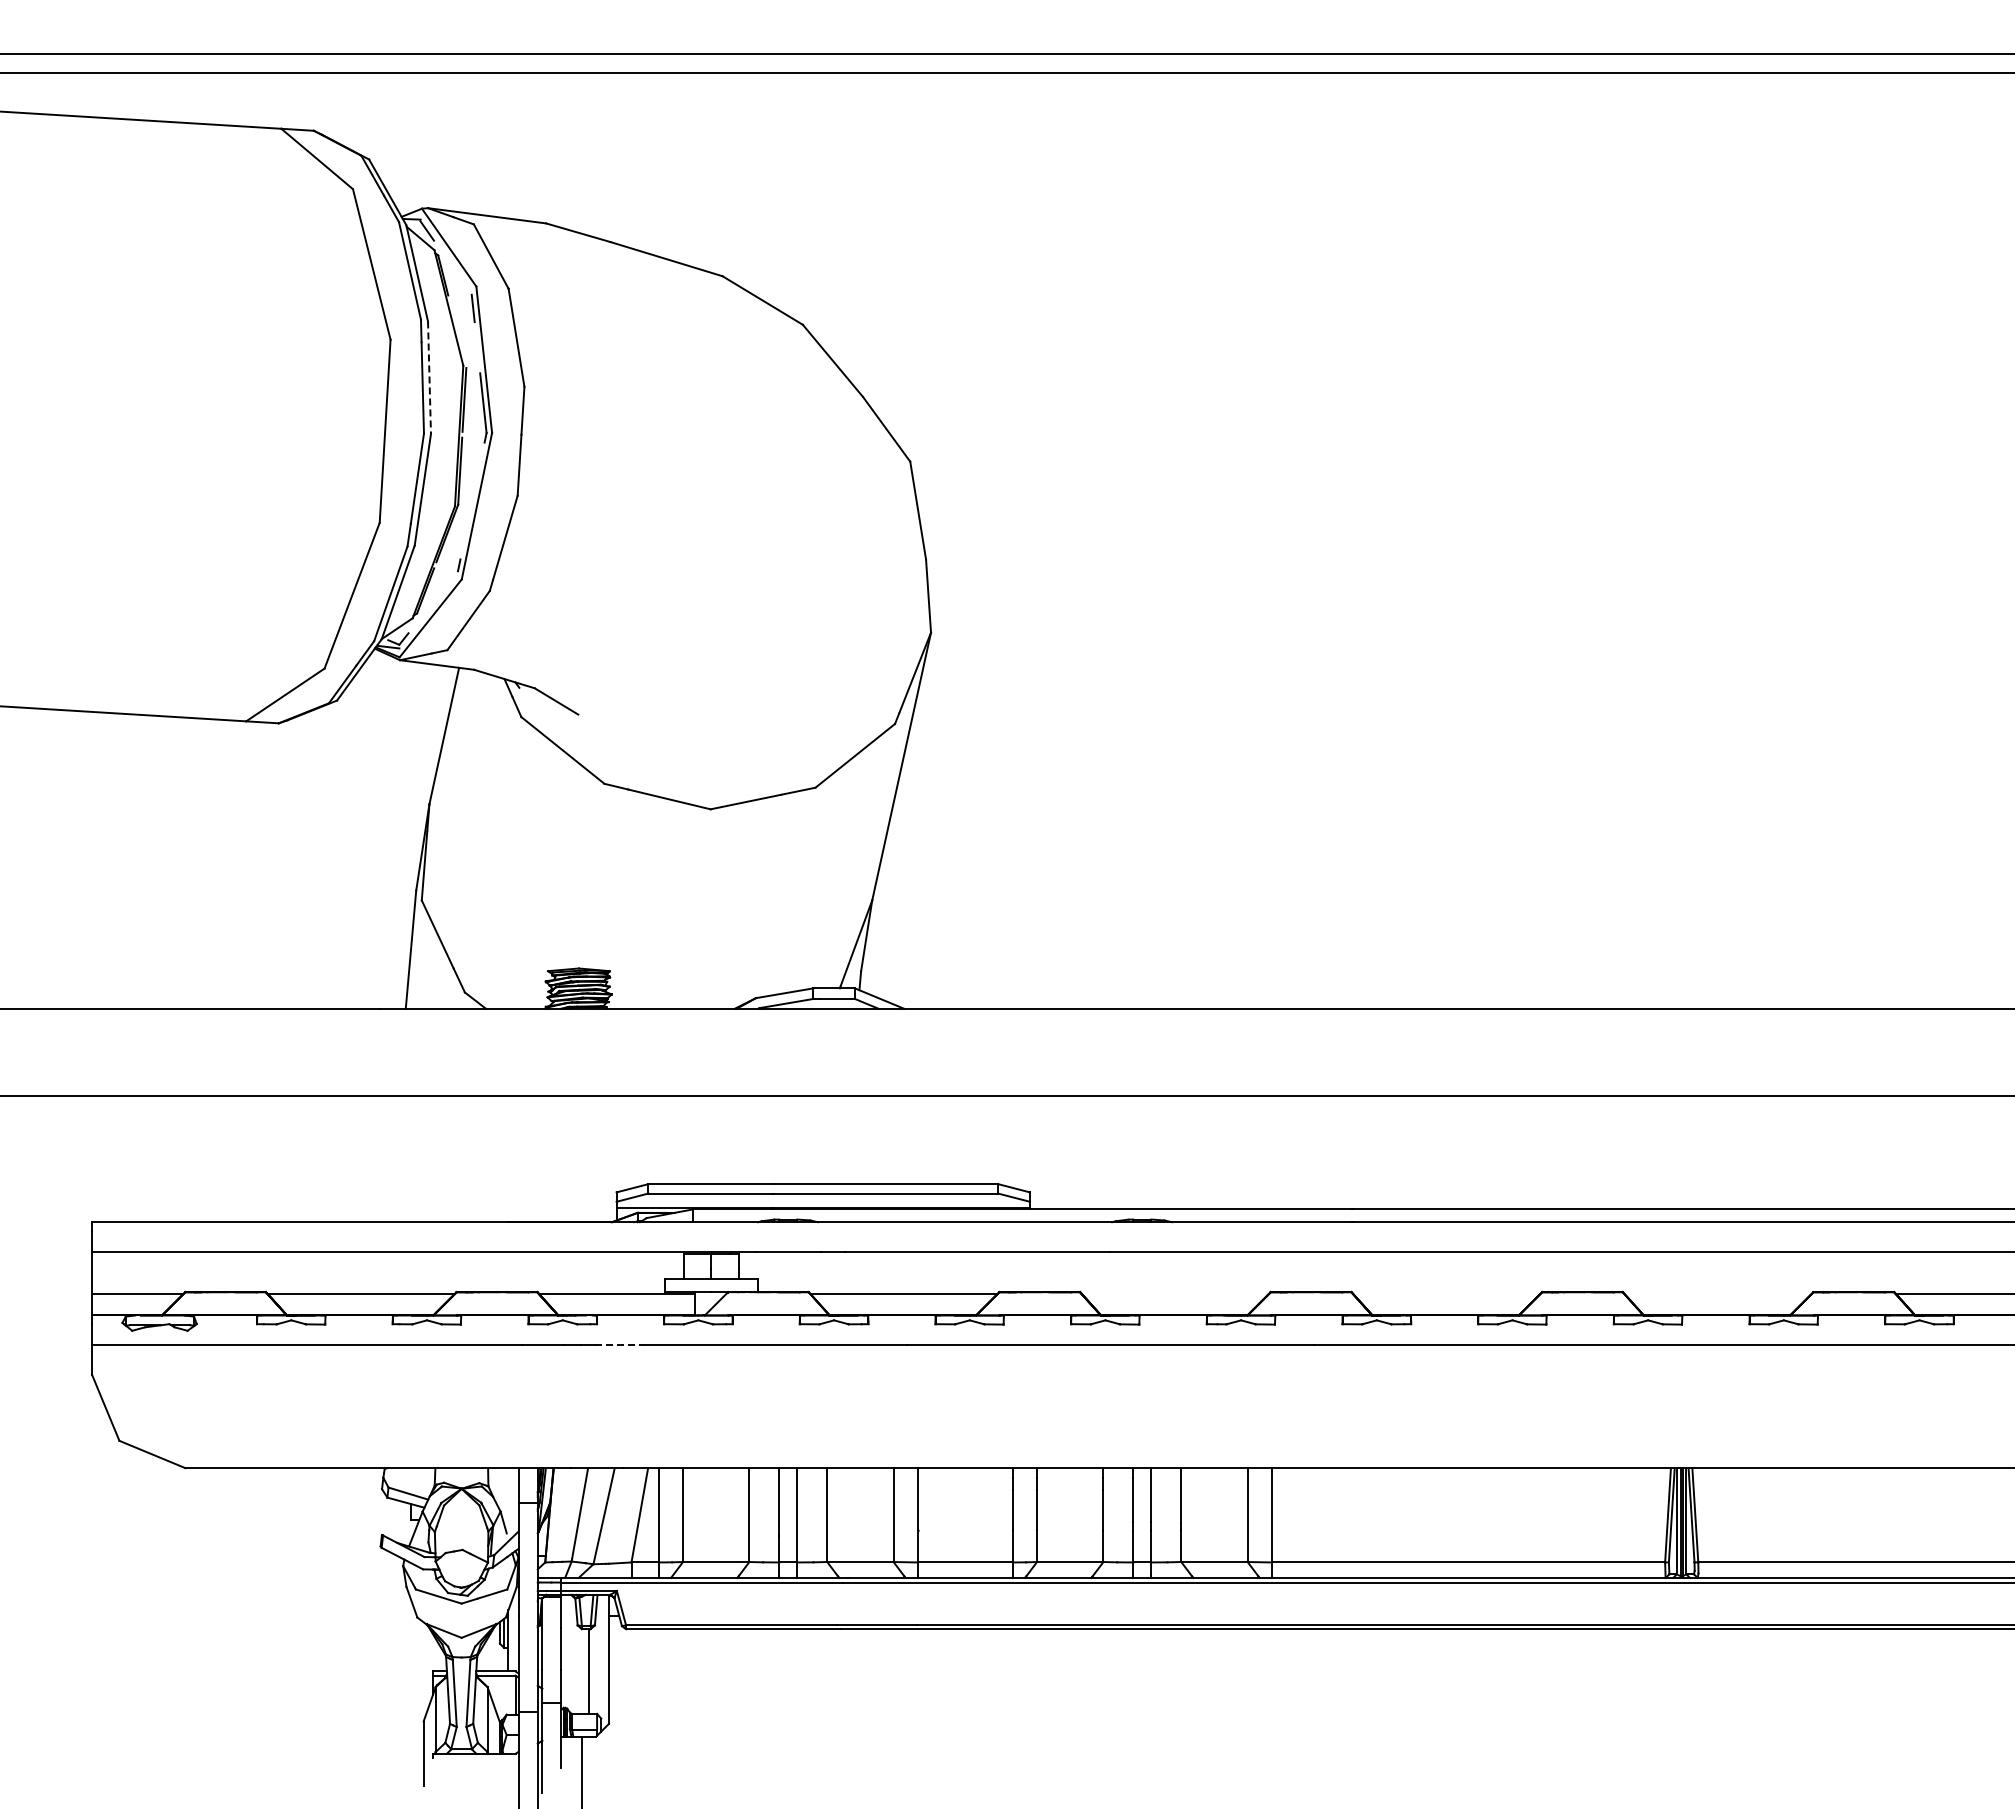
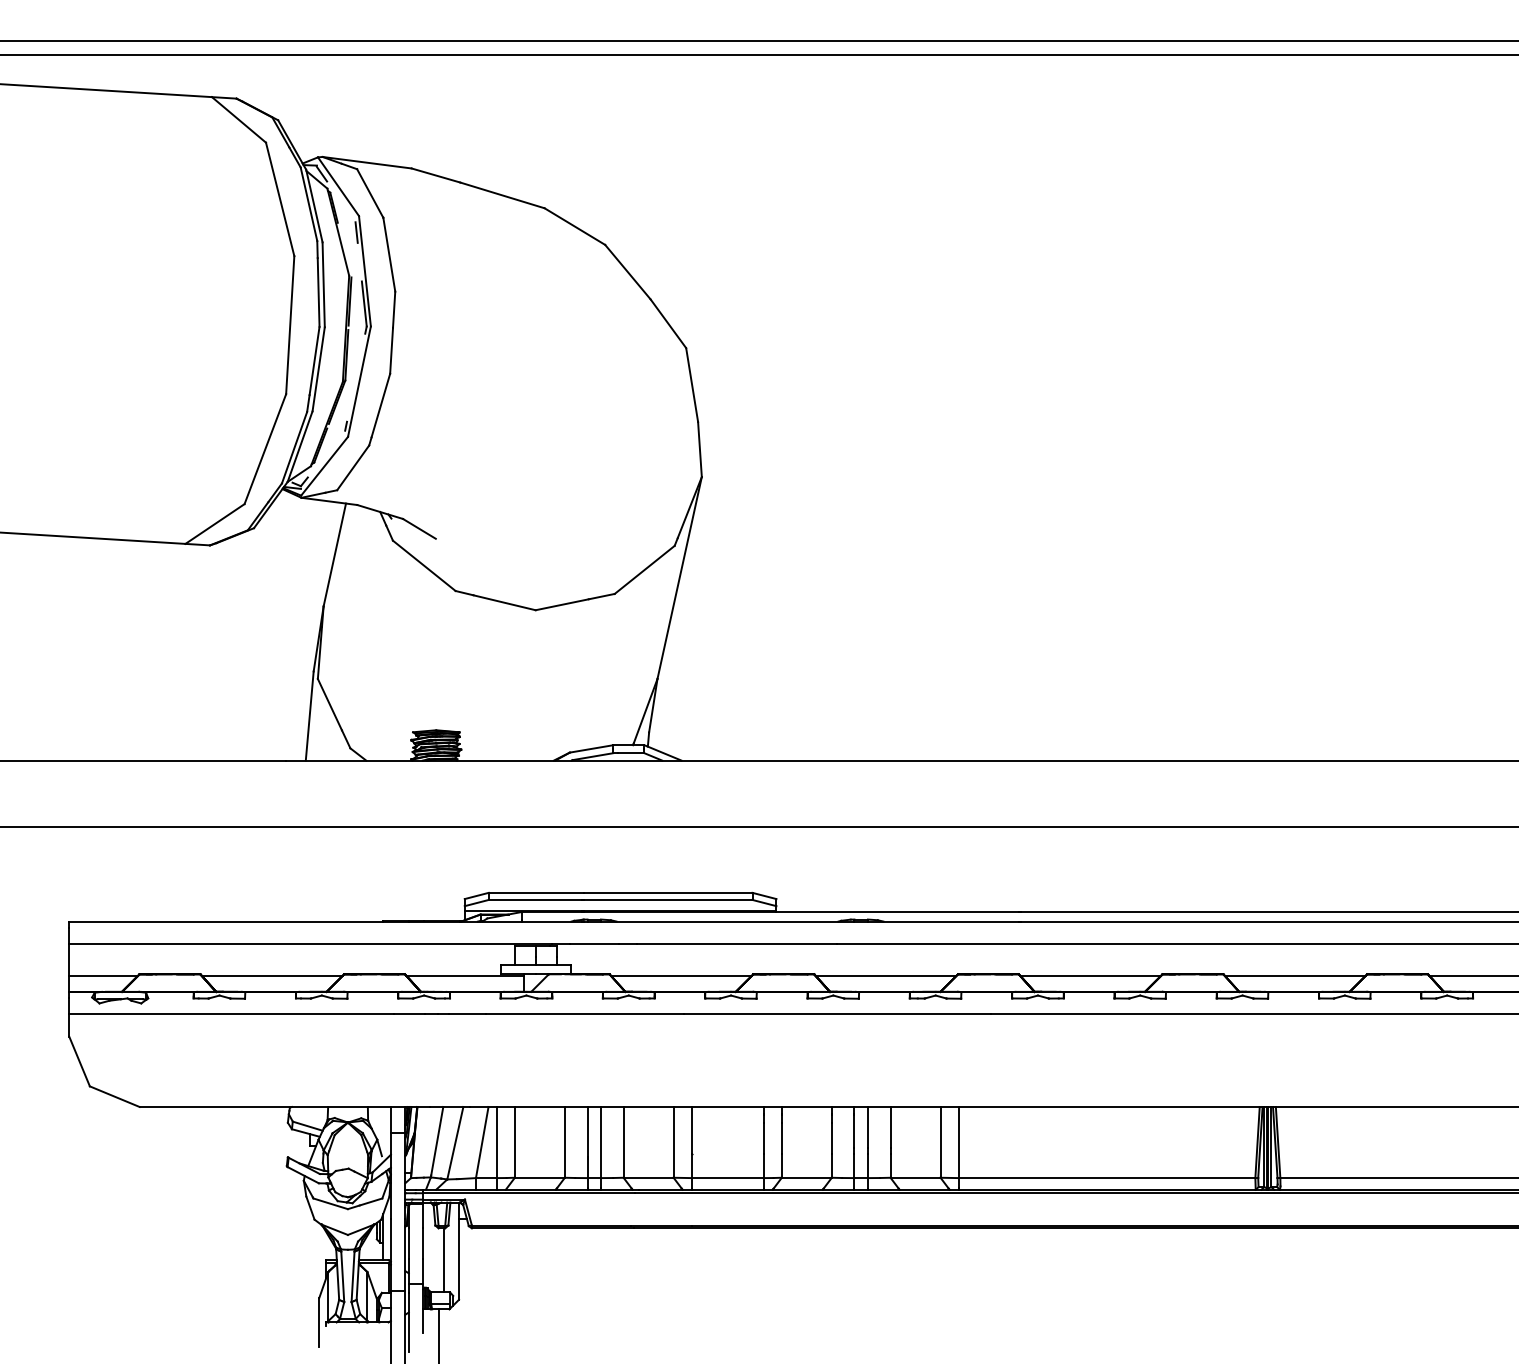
line: (429, 378) -> (323, 285), dashed -> solid
line: (1174, 1294) -> (885, 976), added
line: (1446, 1294) -> (1090, 976), added
line: (1717, 1294) -> (1294, 976), added
line: (619, 1345) -> (466, 1014), dashed -> solid

